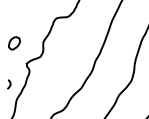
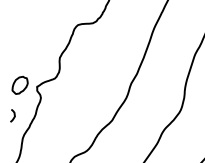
part: (13, 43) -> (19, 85), moved

